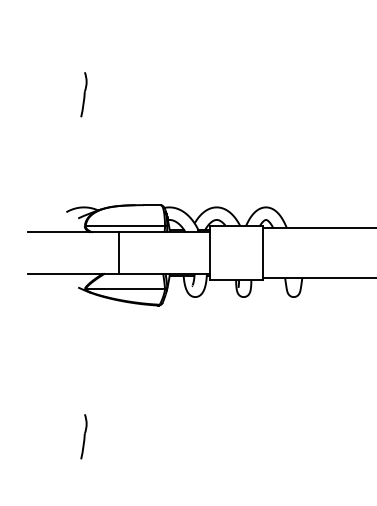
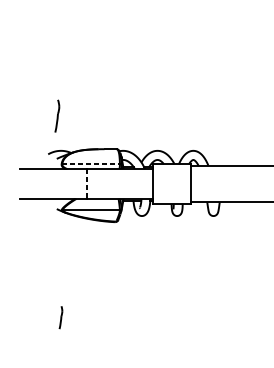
part: (83, 94) -> (57, 116), moved
line: (125, 225) -> (91, 164), solid -> dashed
line: (119, 252) -> (86, 183), solid -> dashed
part: (83, 436) -> (60, 317), size x0.7

